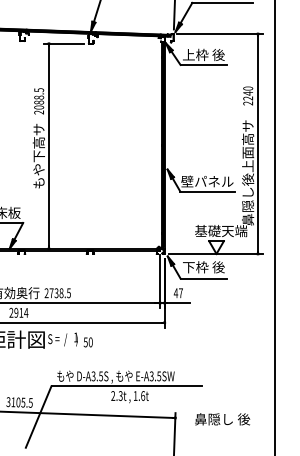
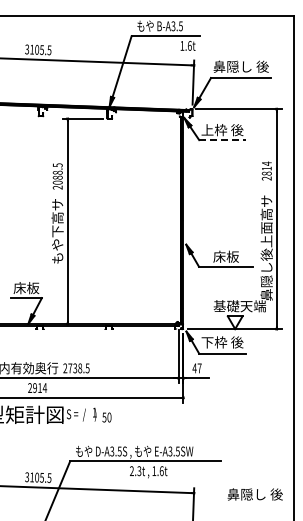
line: (203, 65) -> (222, 140), solid -> dashed
text: (247, 93) -> (266, 168), 2240 -> 2814
text: (207, 181) -> (226, 256), 壁パネル -> 床板
text: (221, 419) -> (254, 494), moved

